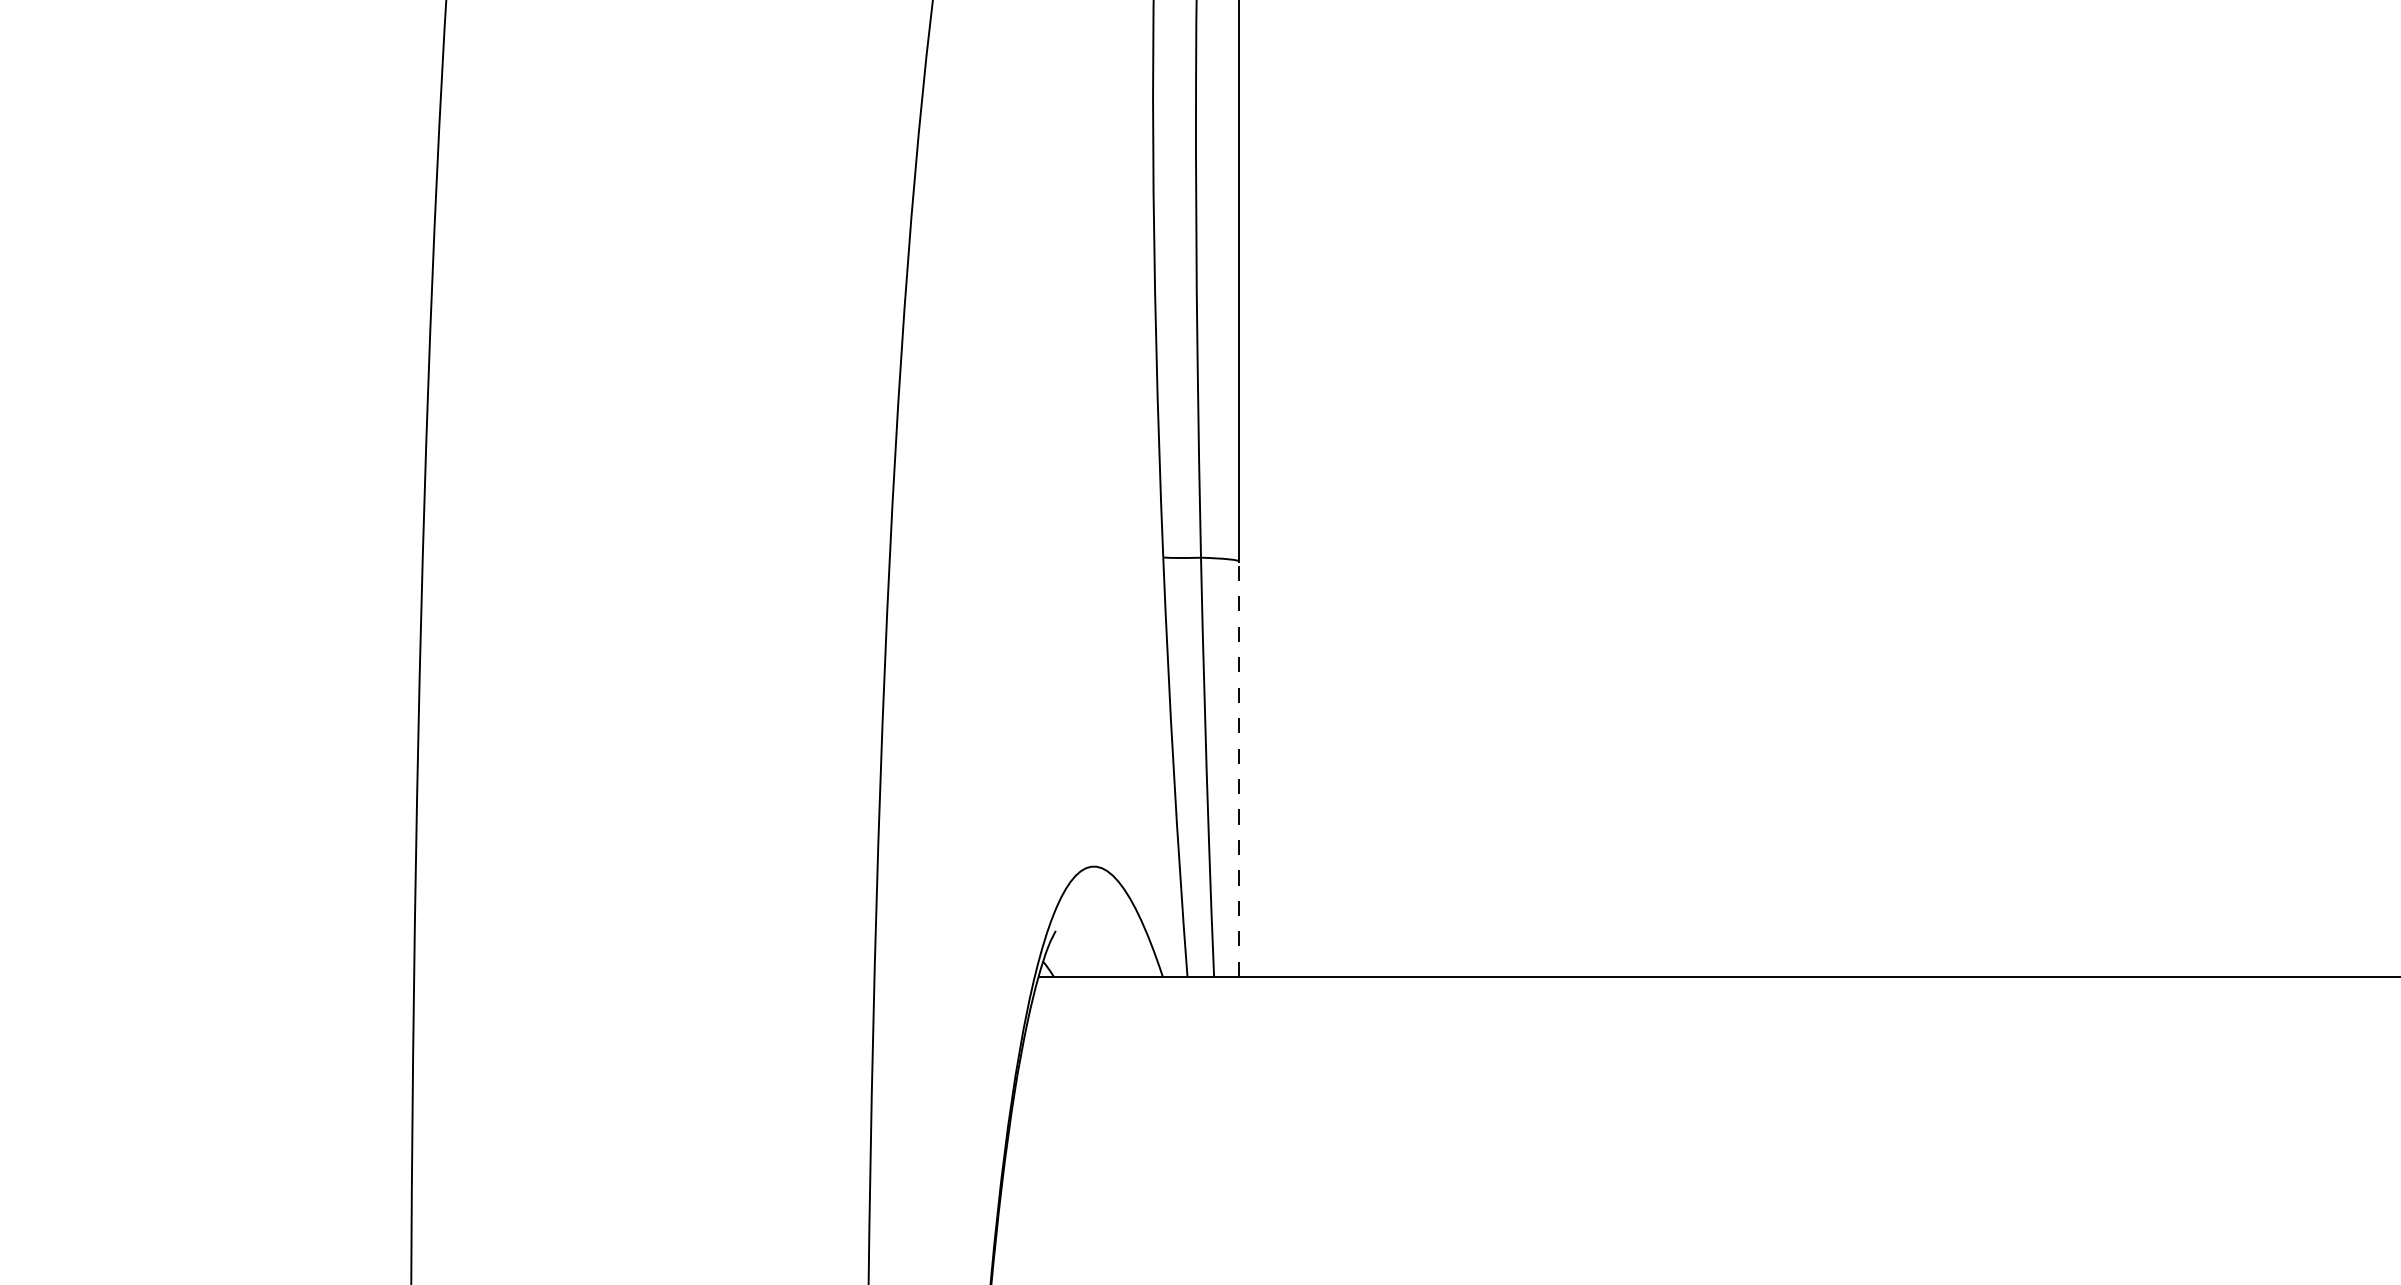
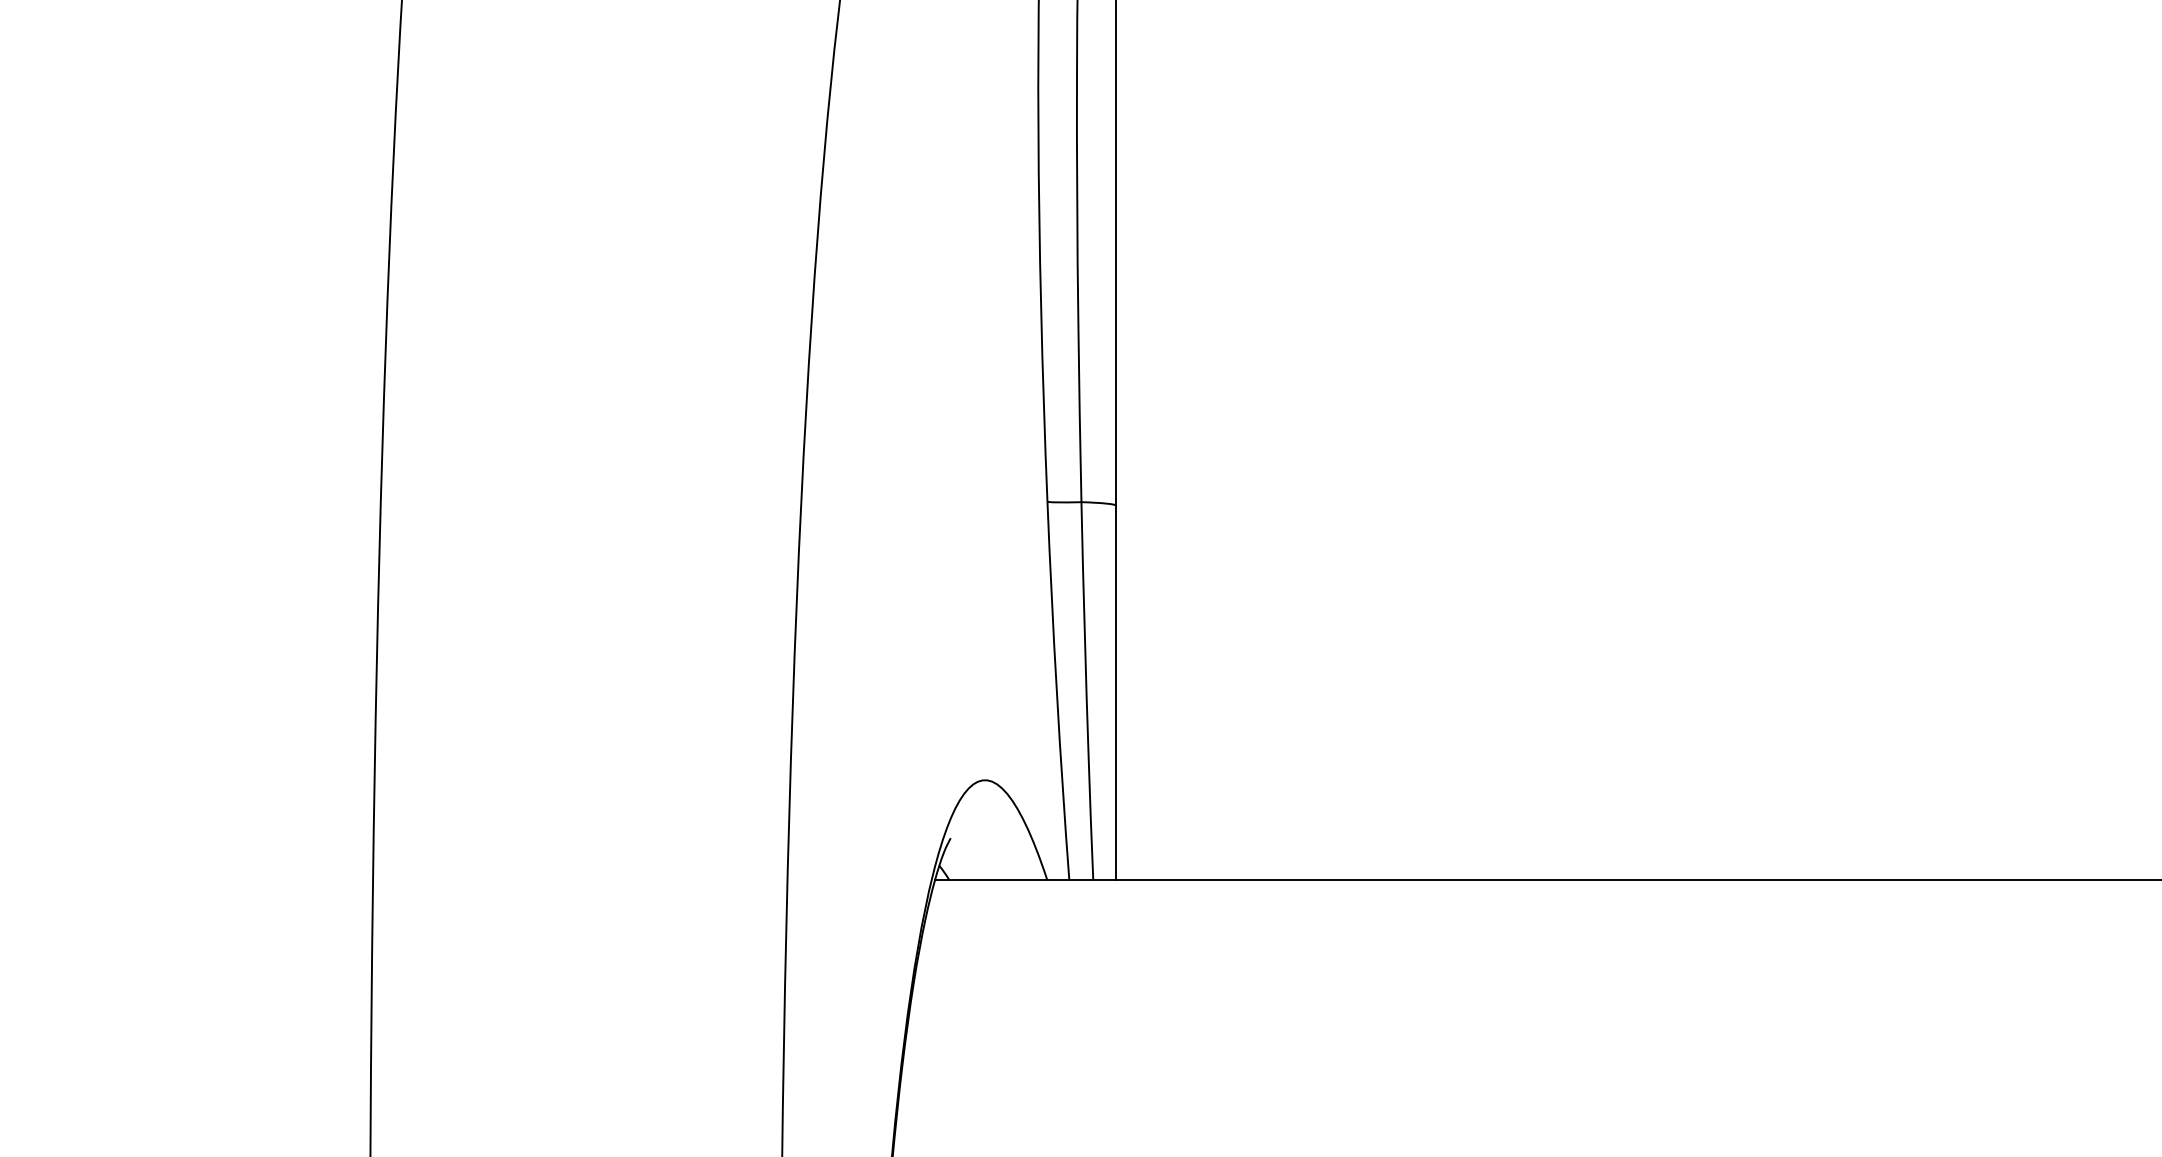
line: (1239, 769) -> (1116, 692), dashed -> solid

